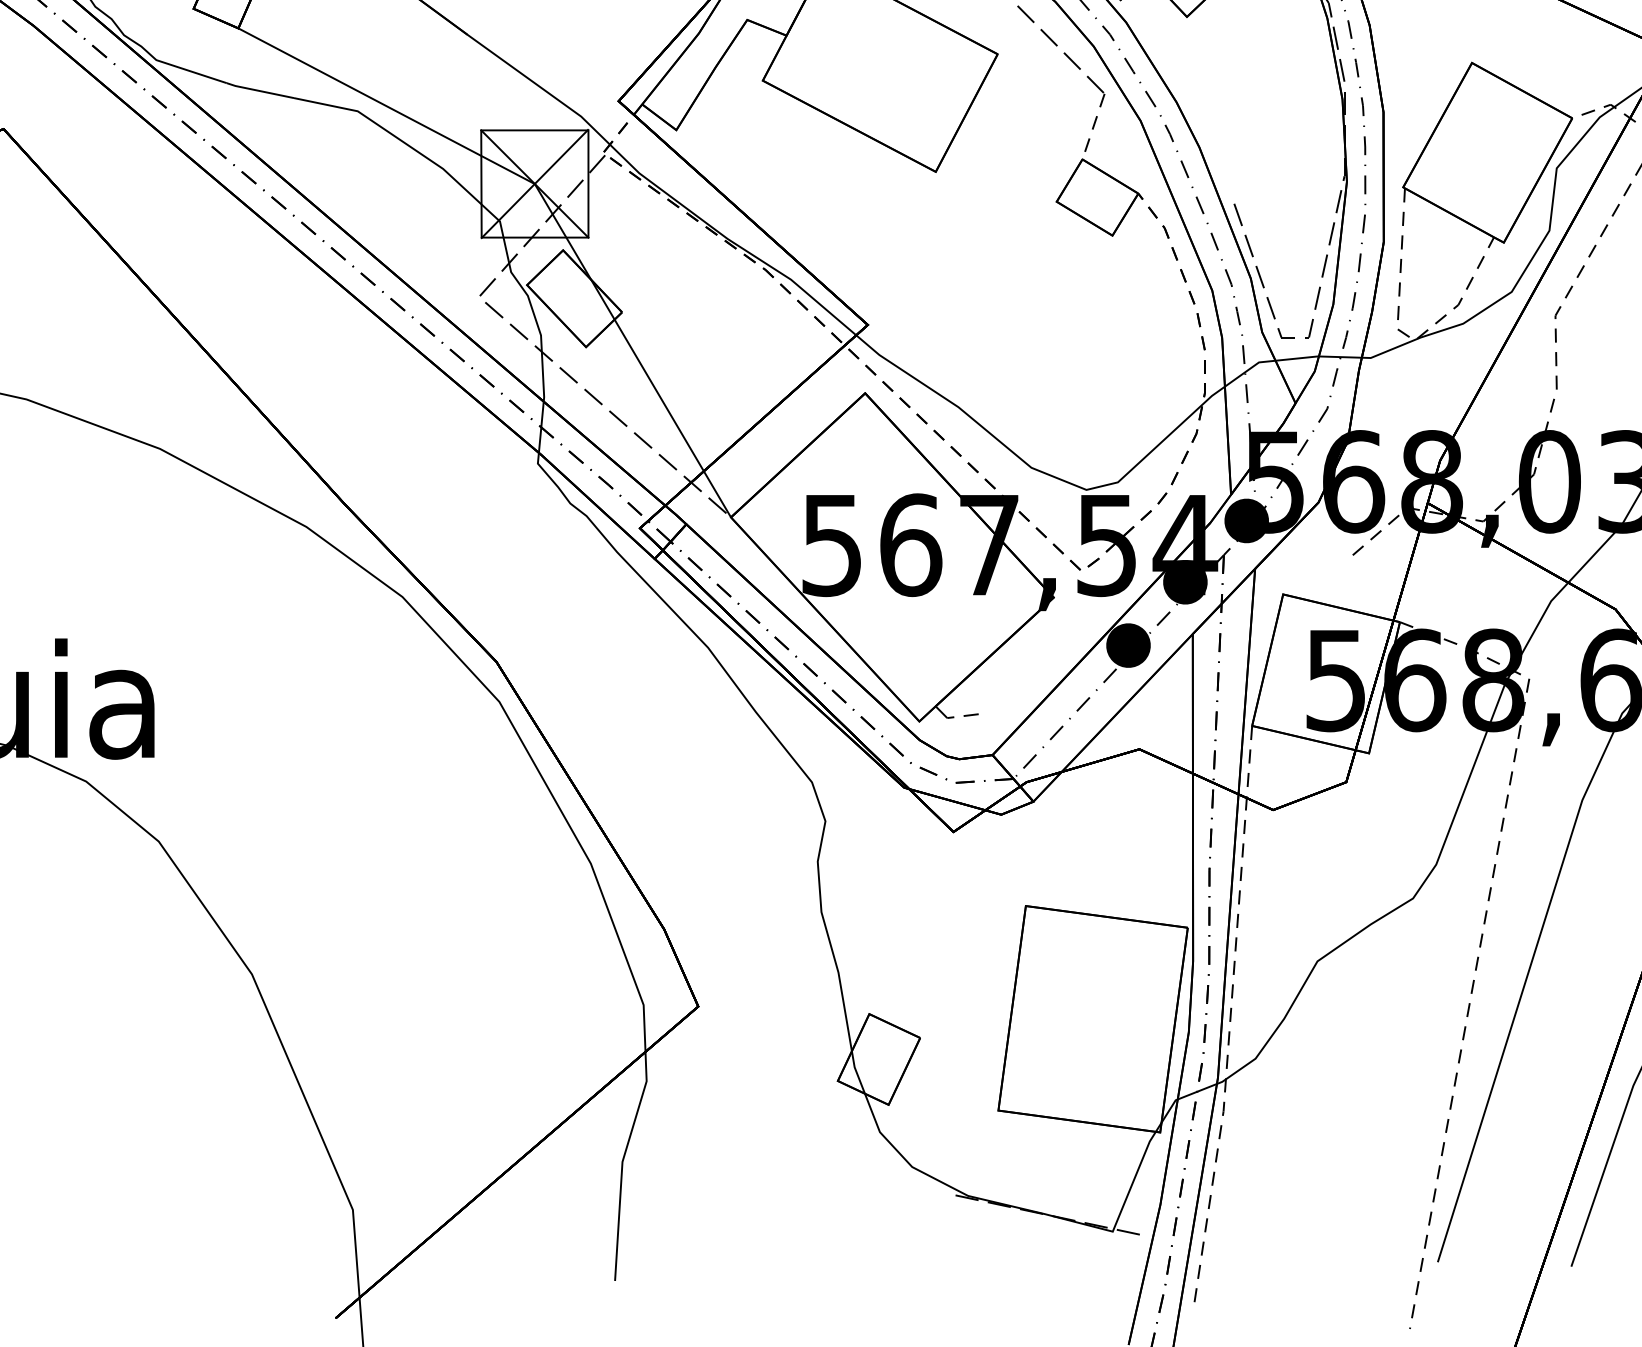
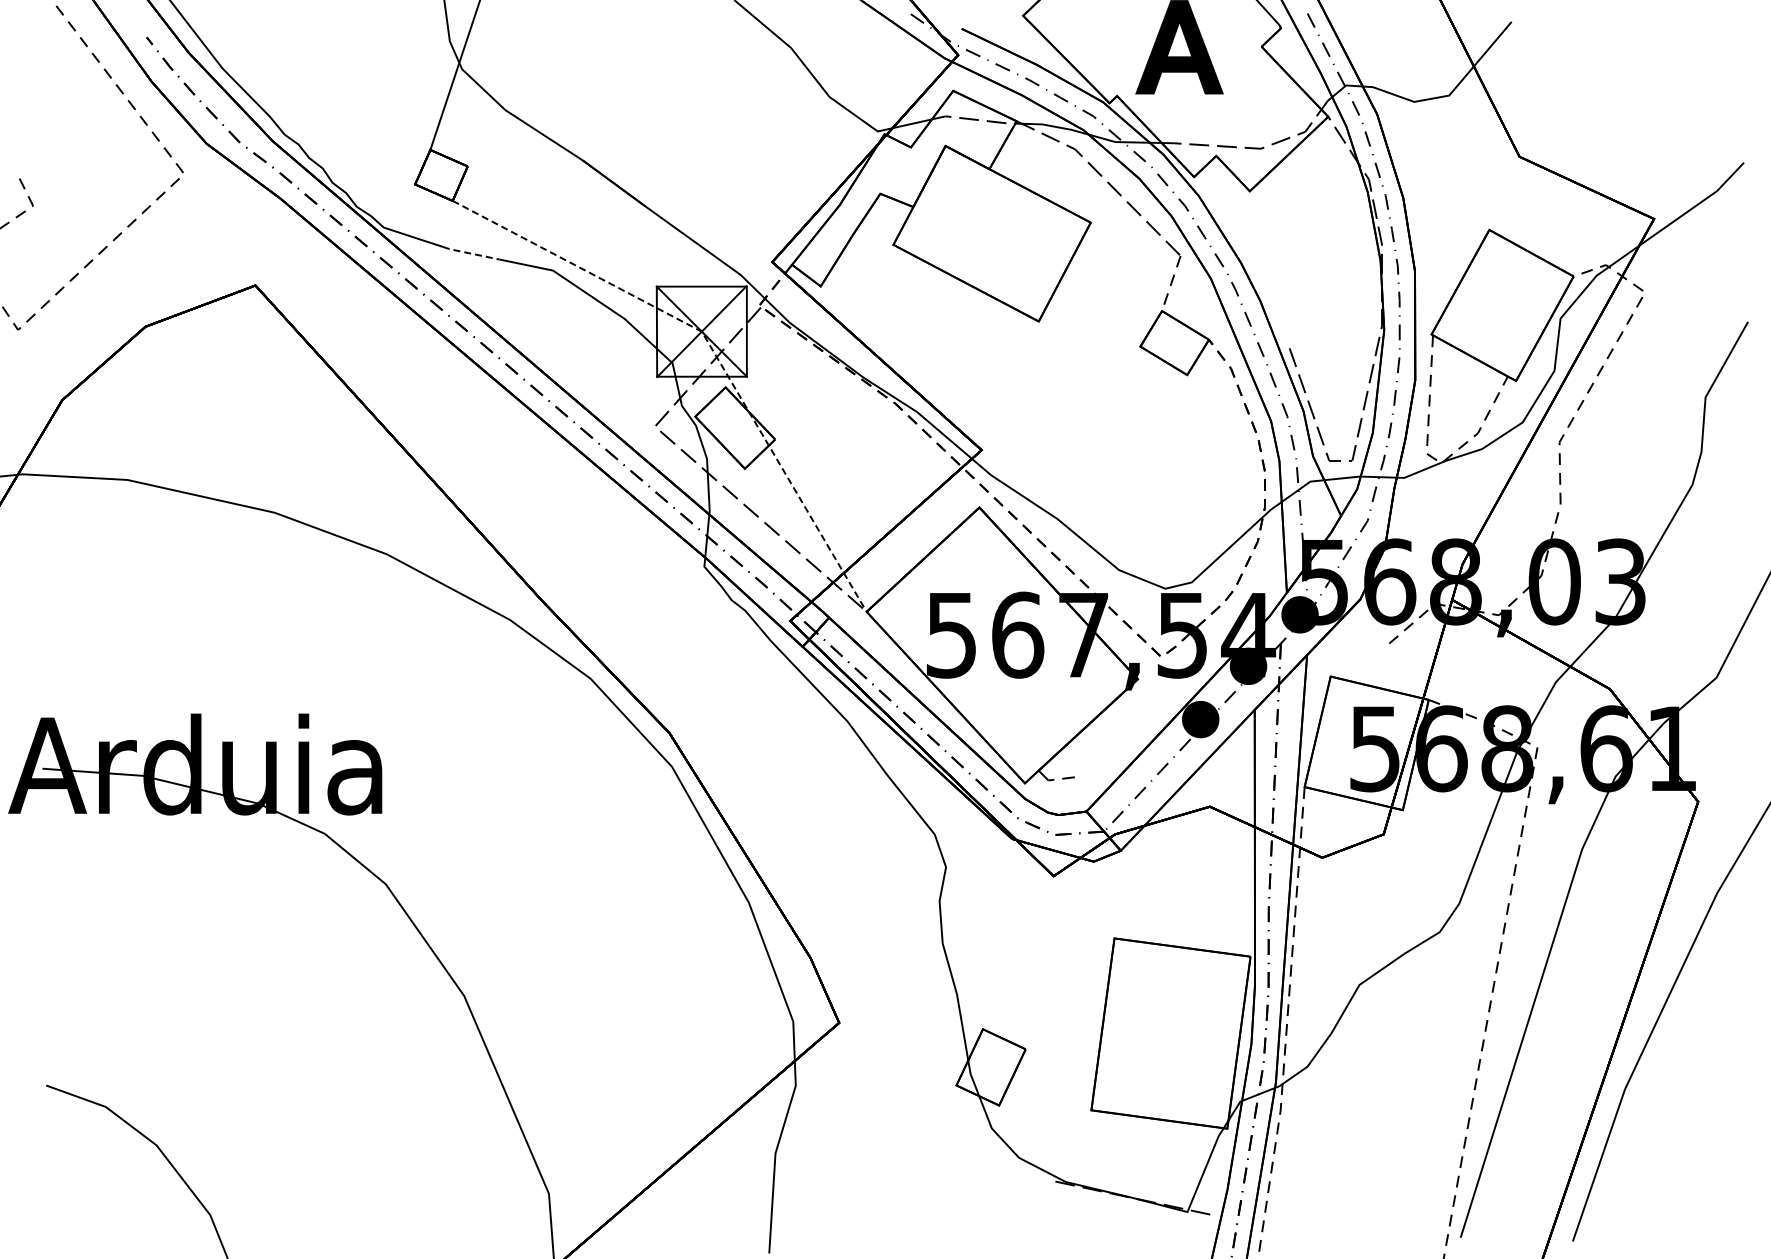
line: (259, 90) -> (470, 253), solid -> dashed
line: (547, 206) -> (712, 350), solid -> dashed

